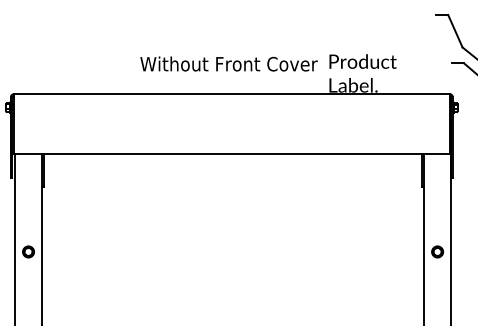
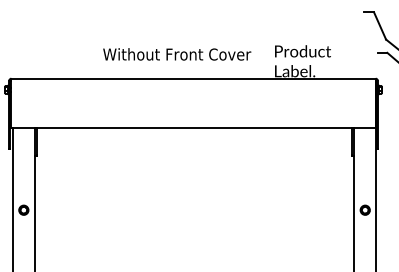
text: (229, 64) -> (177, 54), moved

